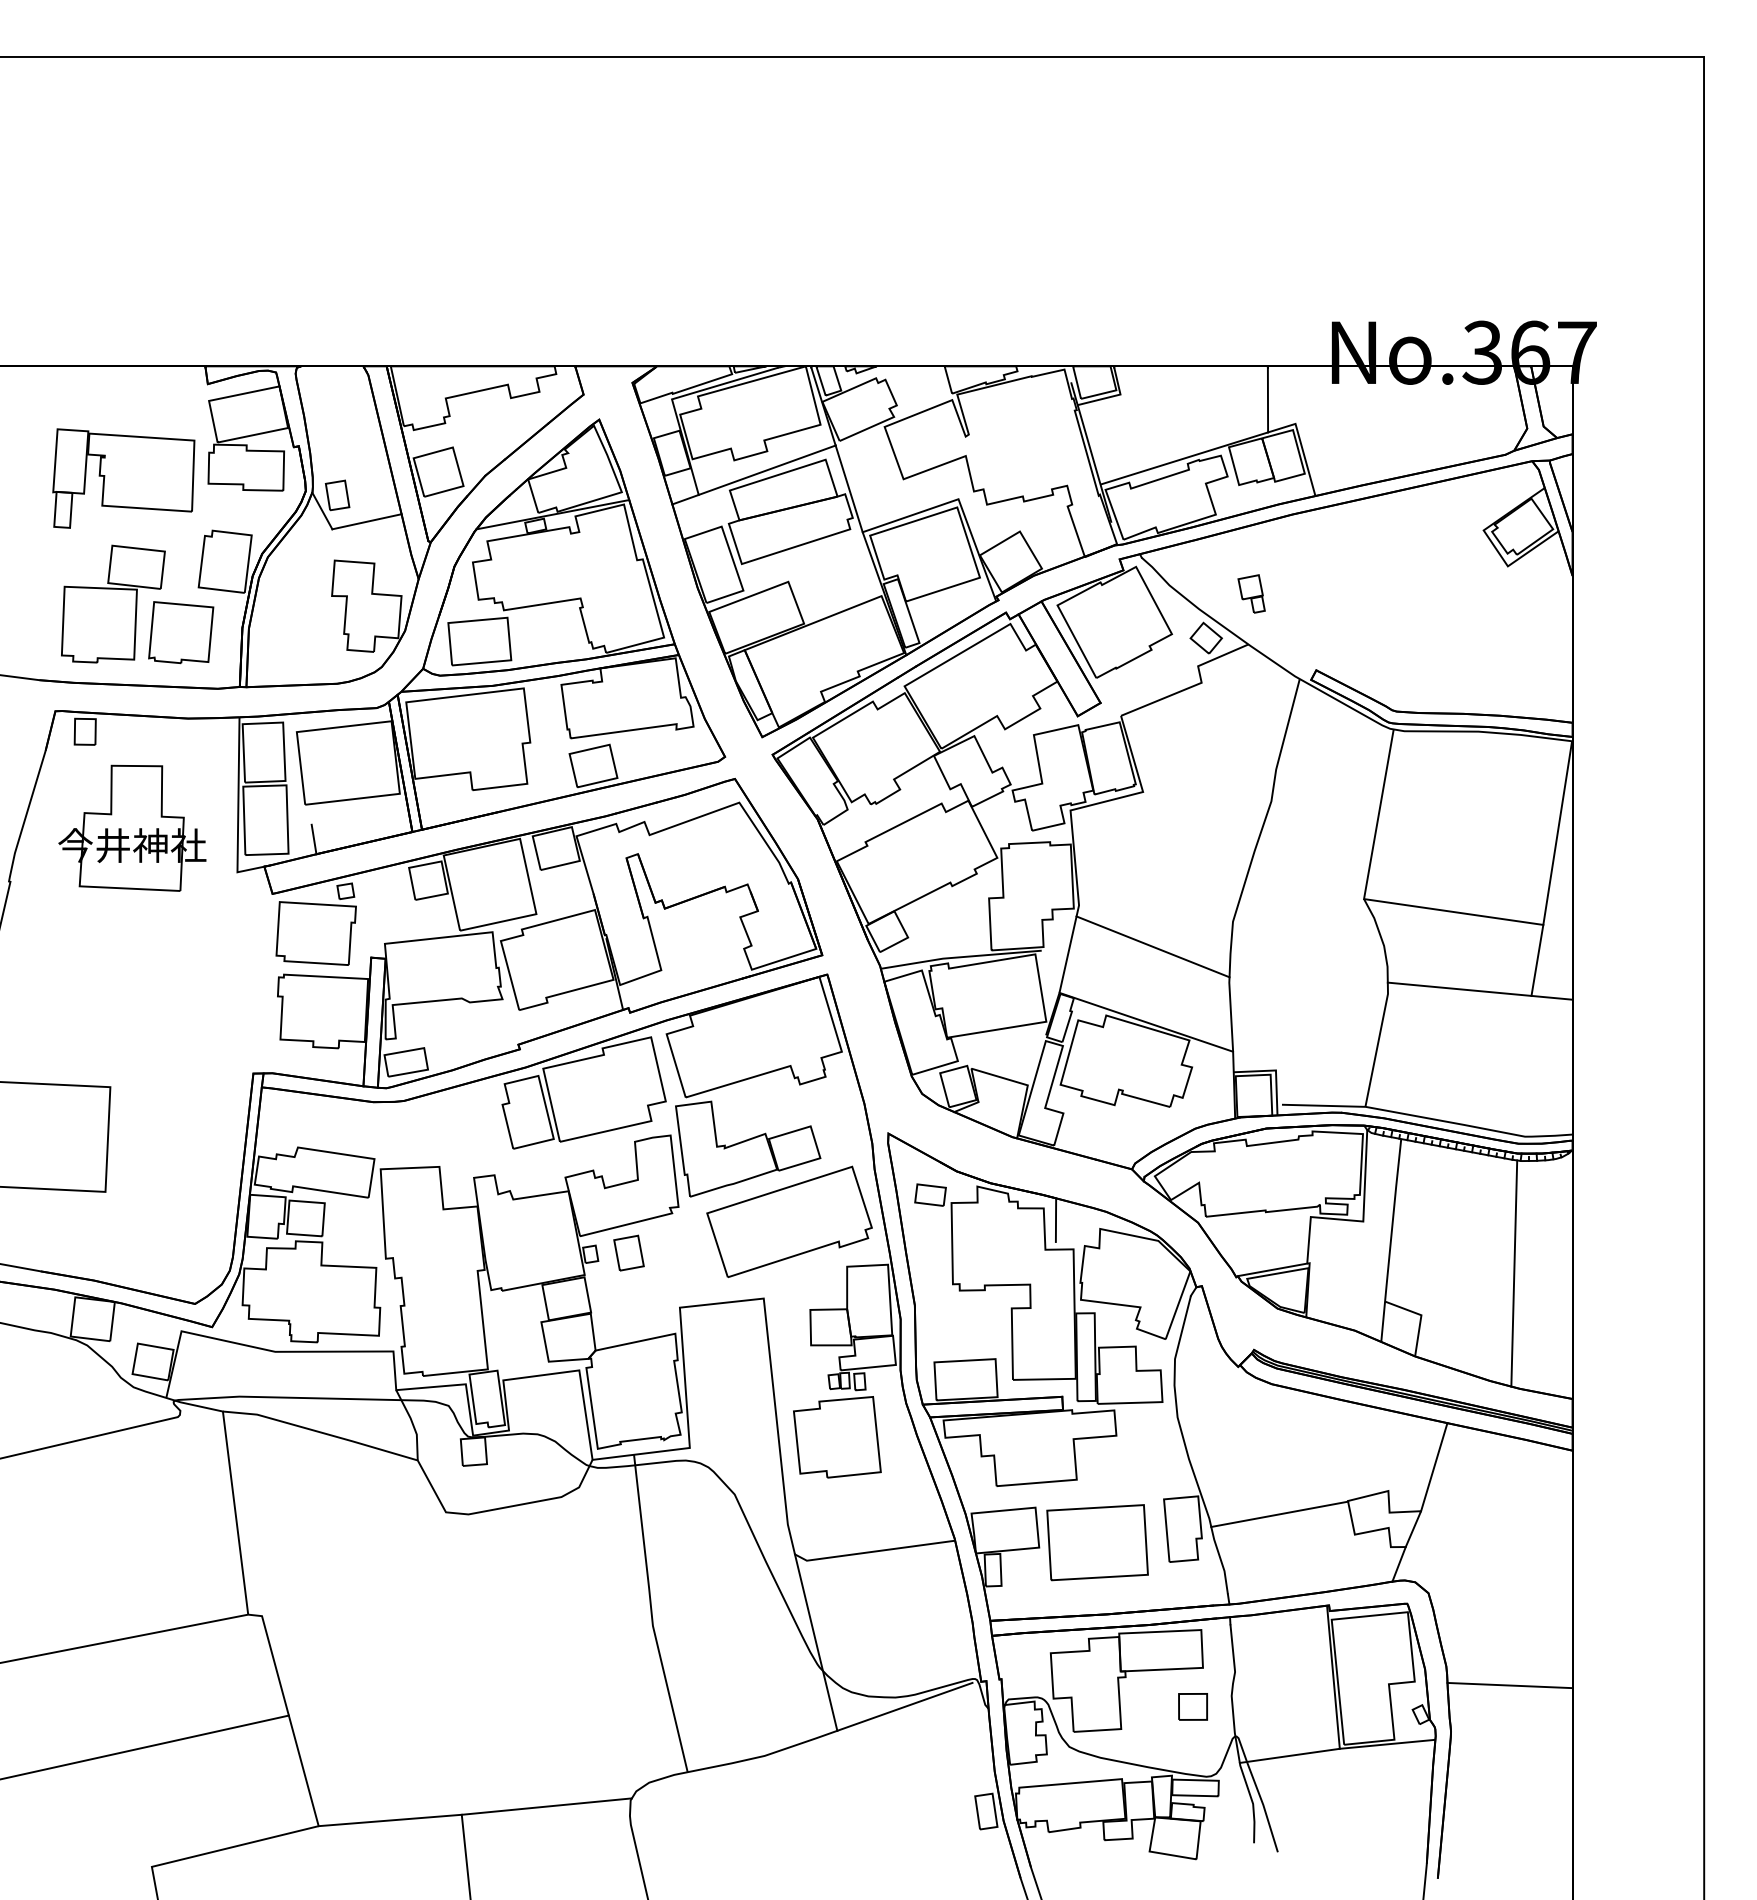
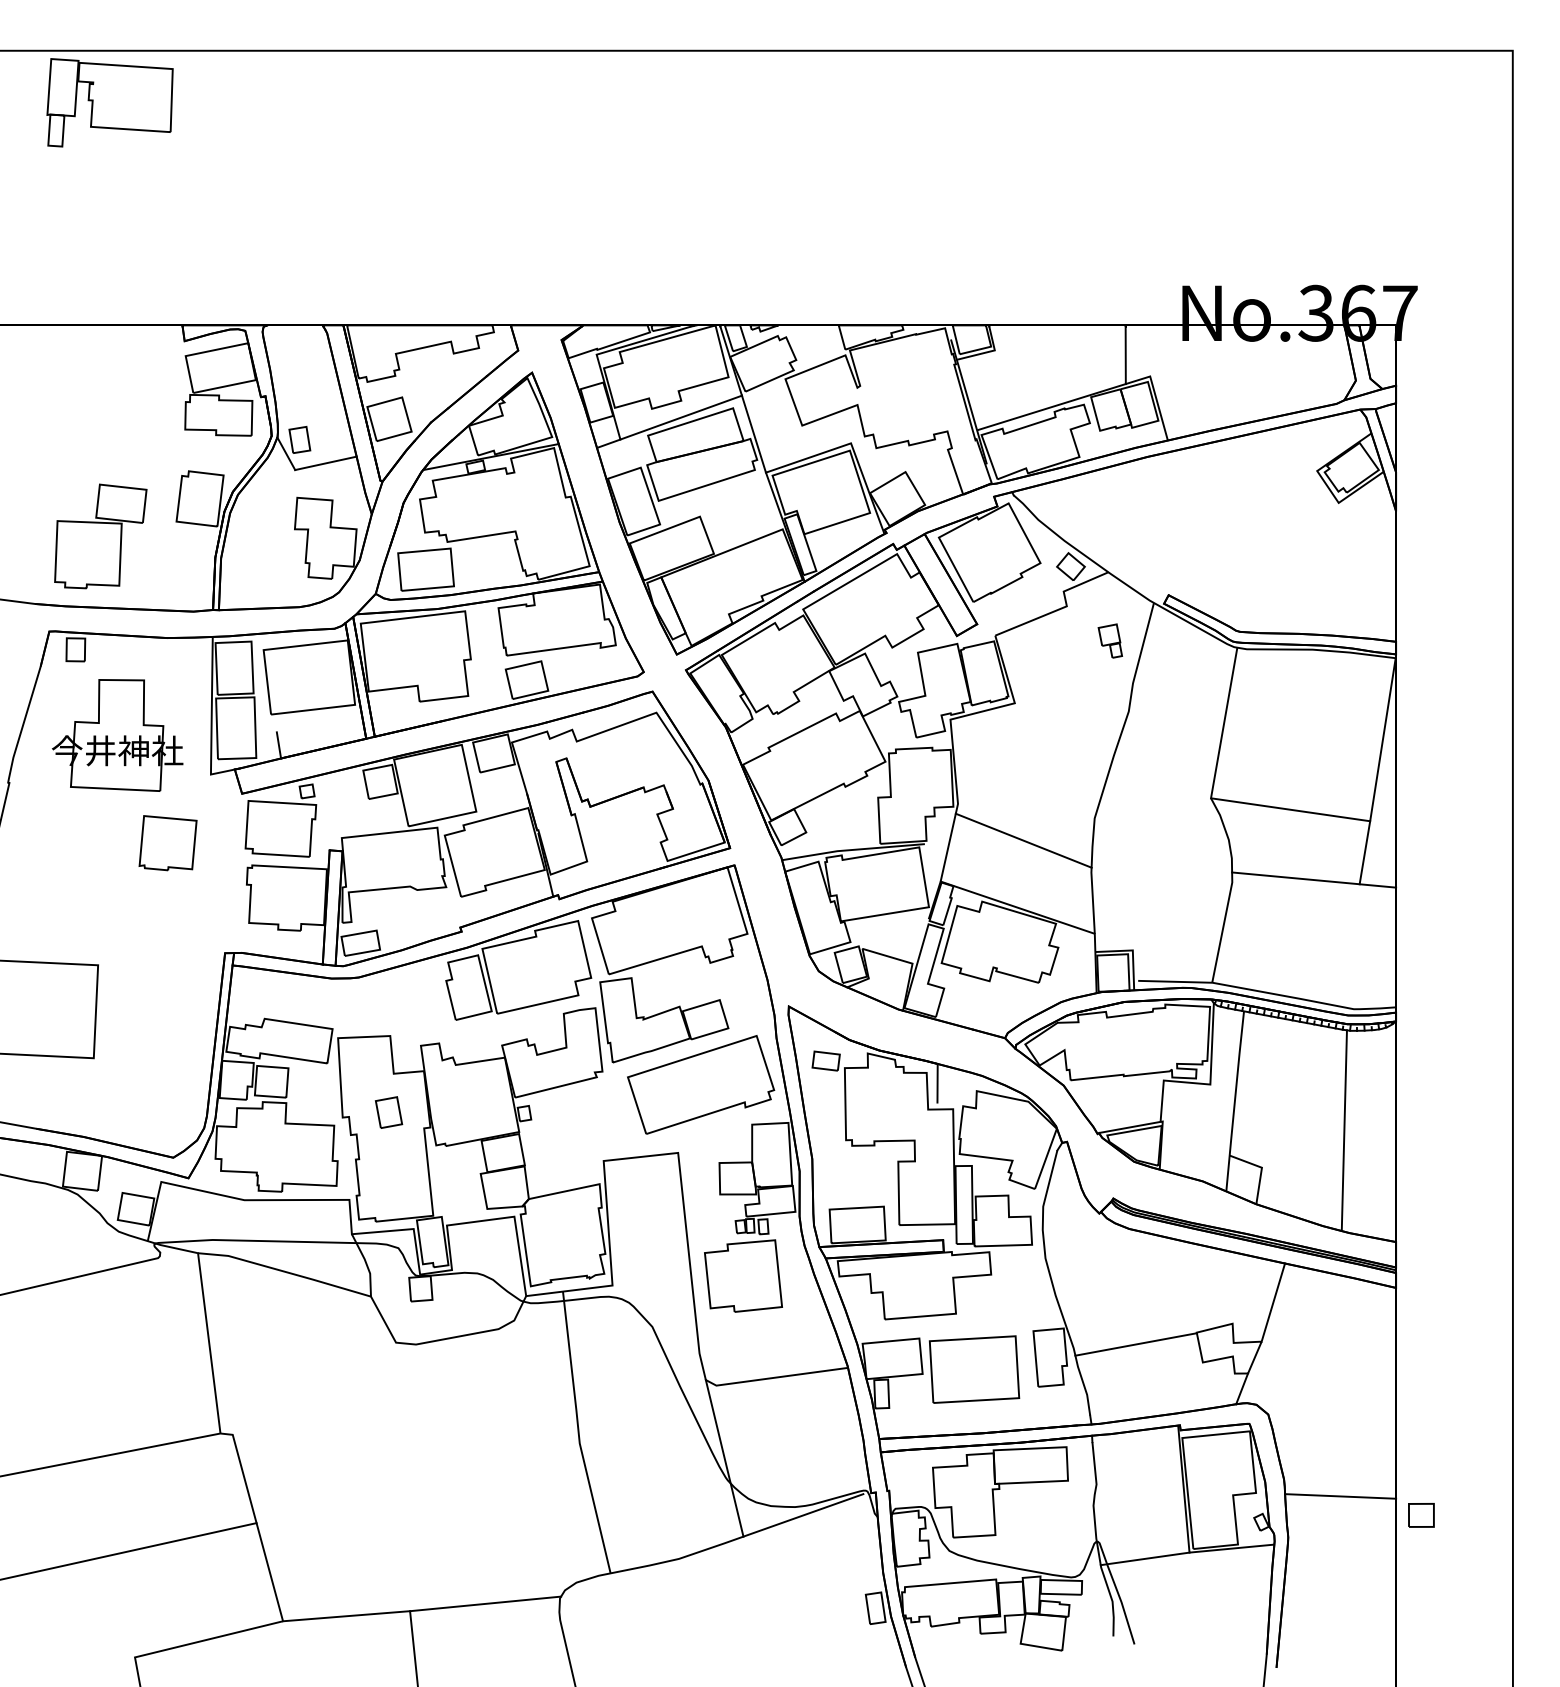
part: (123, 478) -> (109, 102), moved
part: (1251, 593) -> (1110, 640), moved
part: (181, 632) -> (168, 843), moved
part: (628, 1252) -> (388, 1112), moved
part: (1192, 1706) -> (1420, 1515), moved

